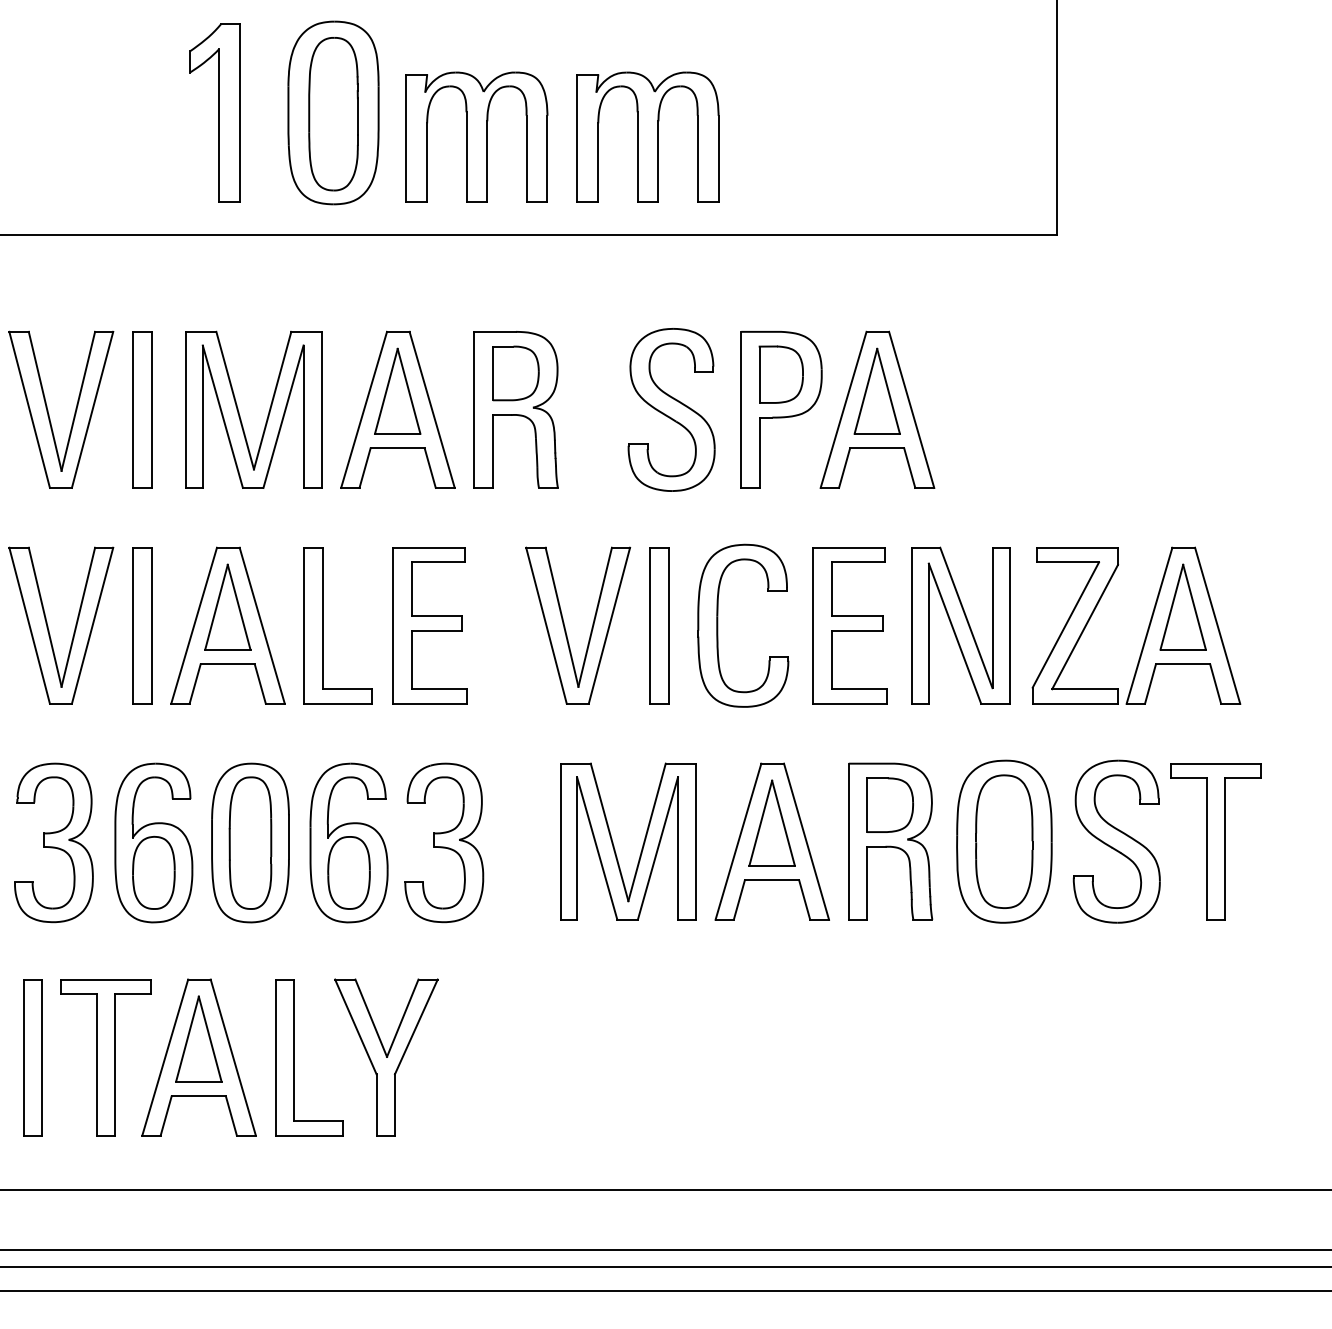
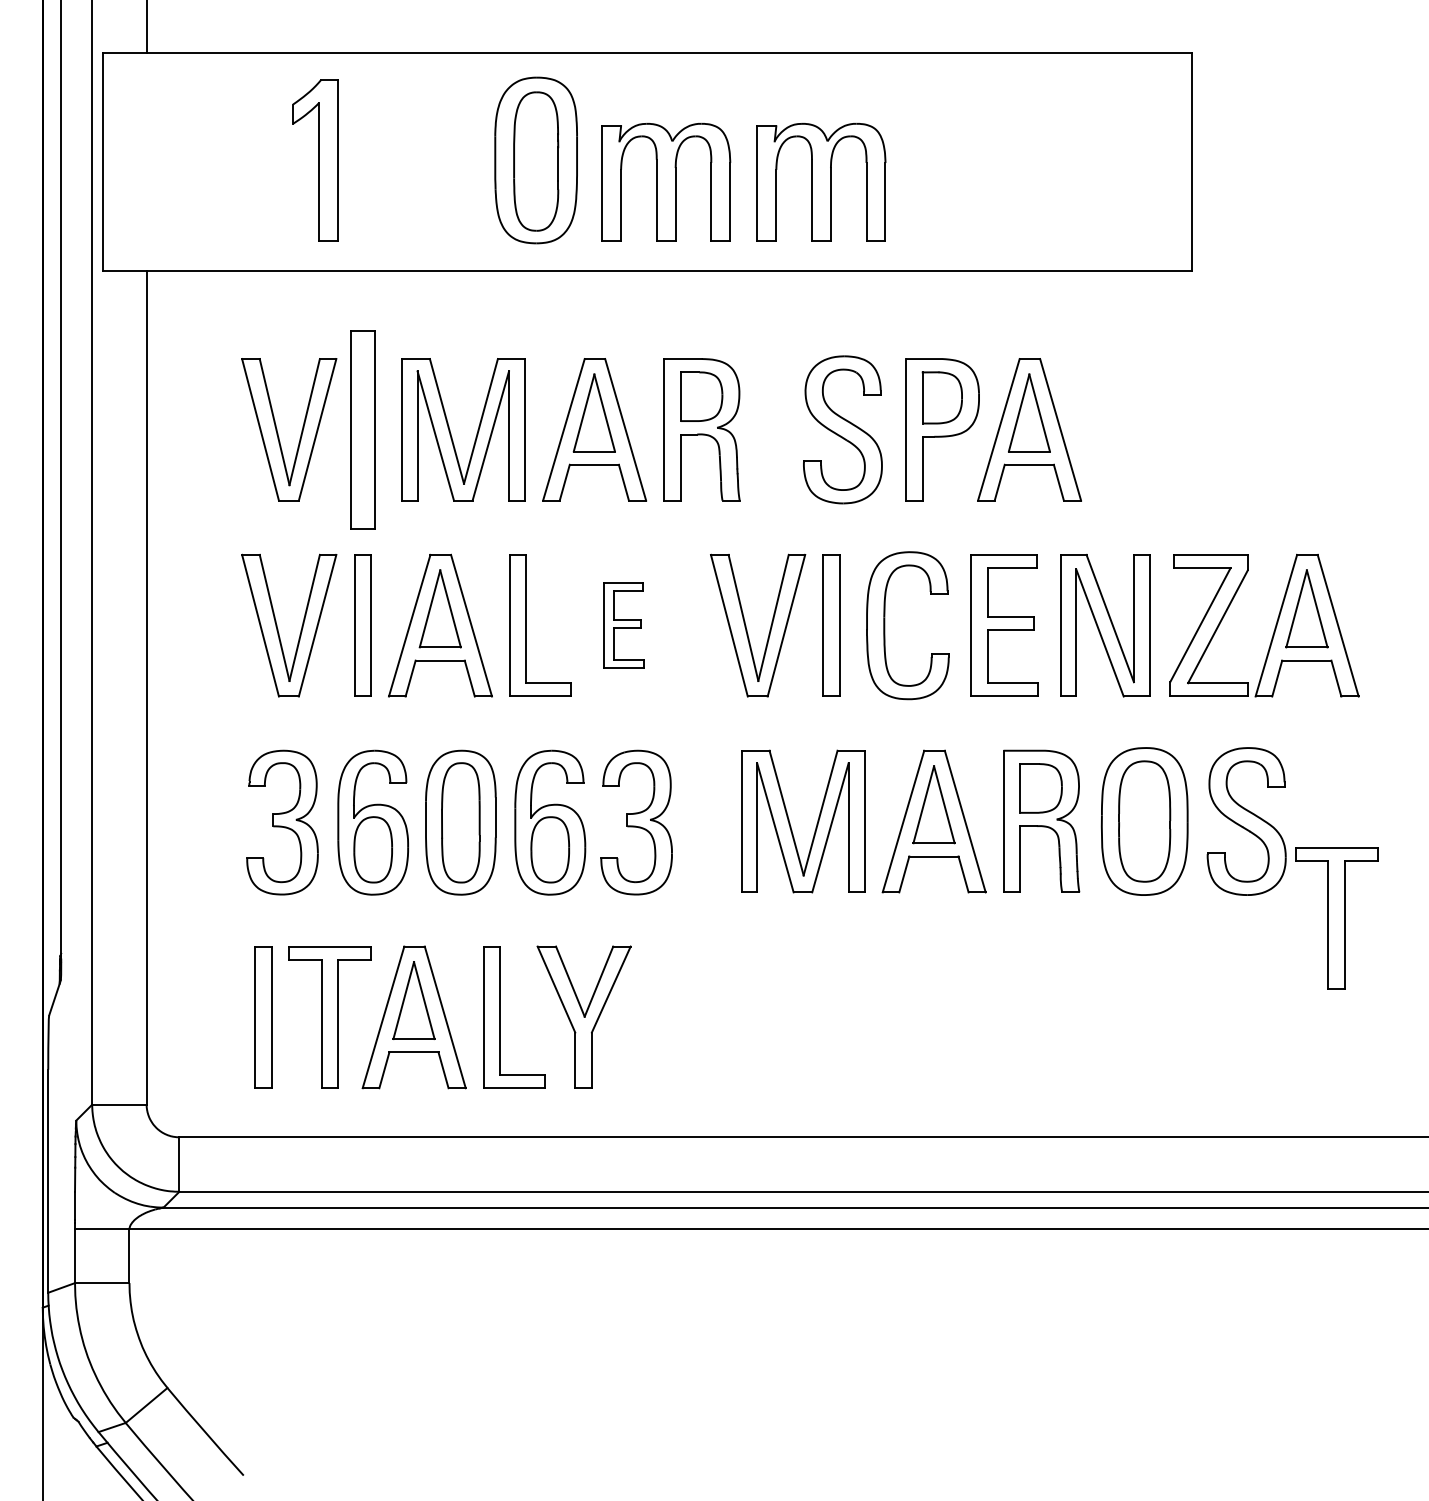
part: (214, 112) -> (315, 160), moved
part: (142, 409) -> (362, 429), size x1.4
part: (429, 625) -> (623, 625), size x0.6
part: (1215, 841) -> (1336, 918), moved

